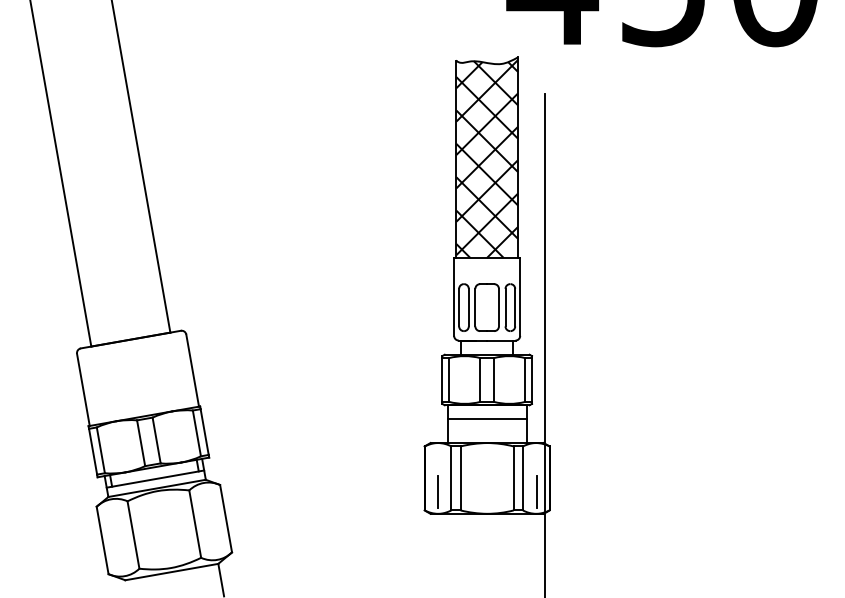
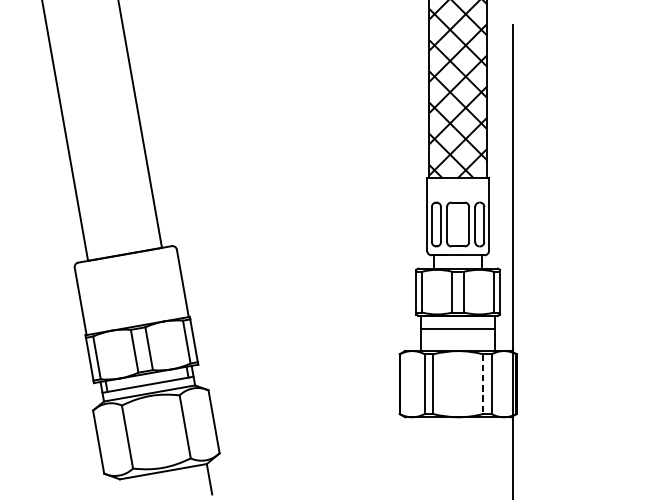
line: (513, 478) -> (482, 384), solid -> dashed
line: (437, 492) -> (411, 397), removed
line: (536, 492) -> (504, 397), removed

